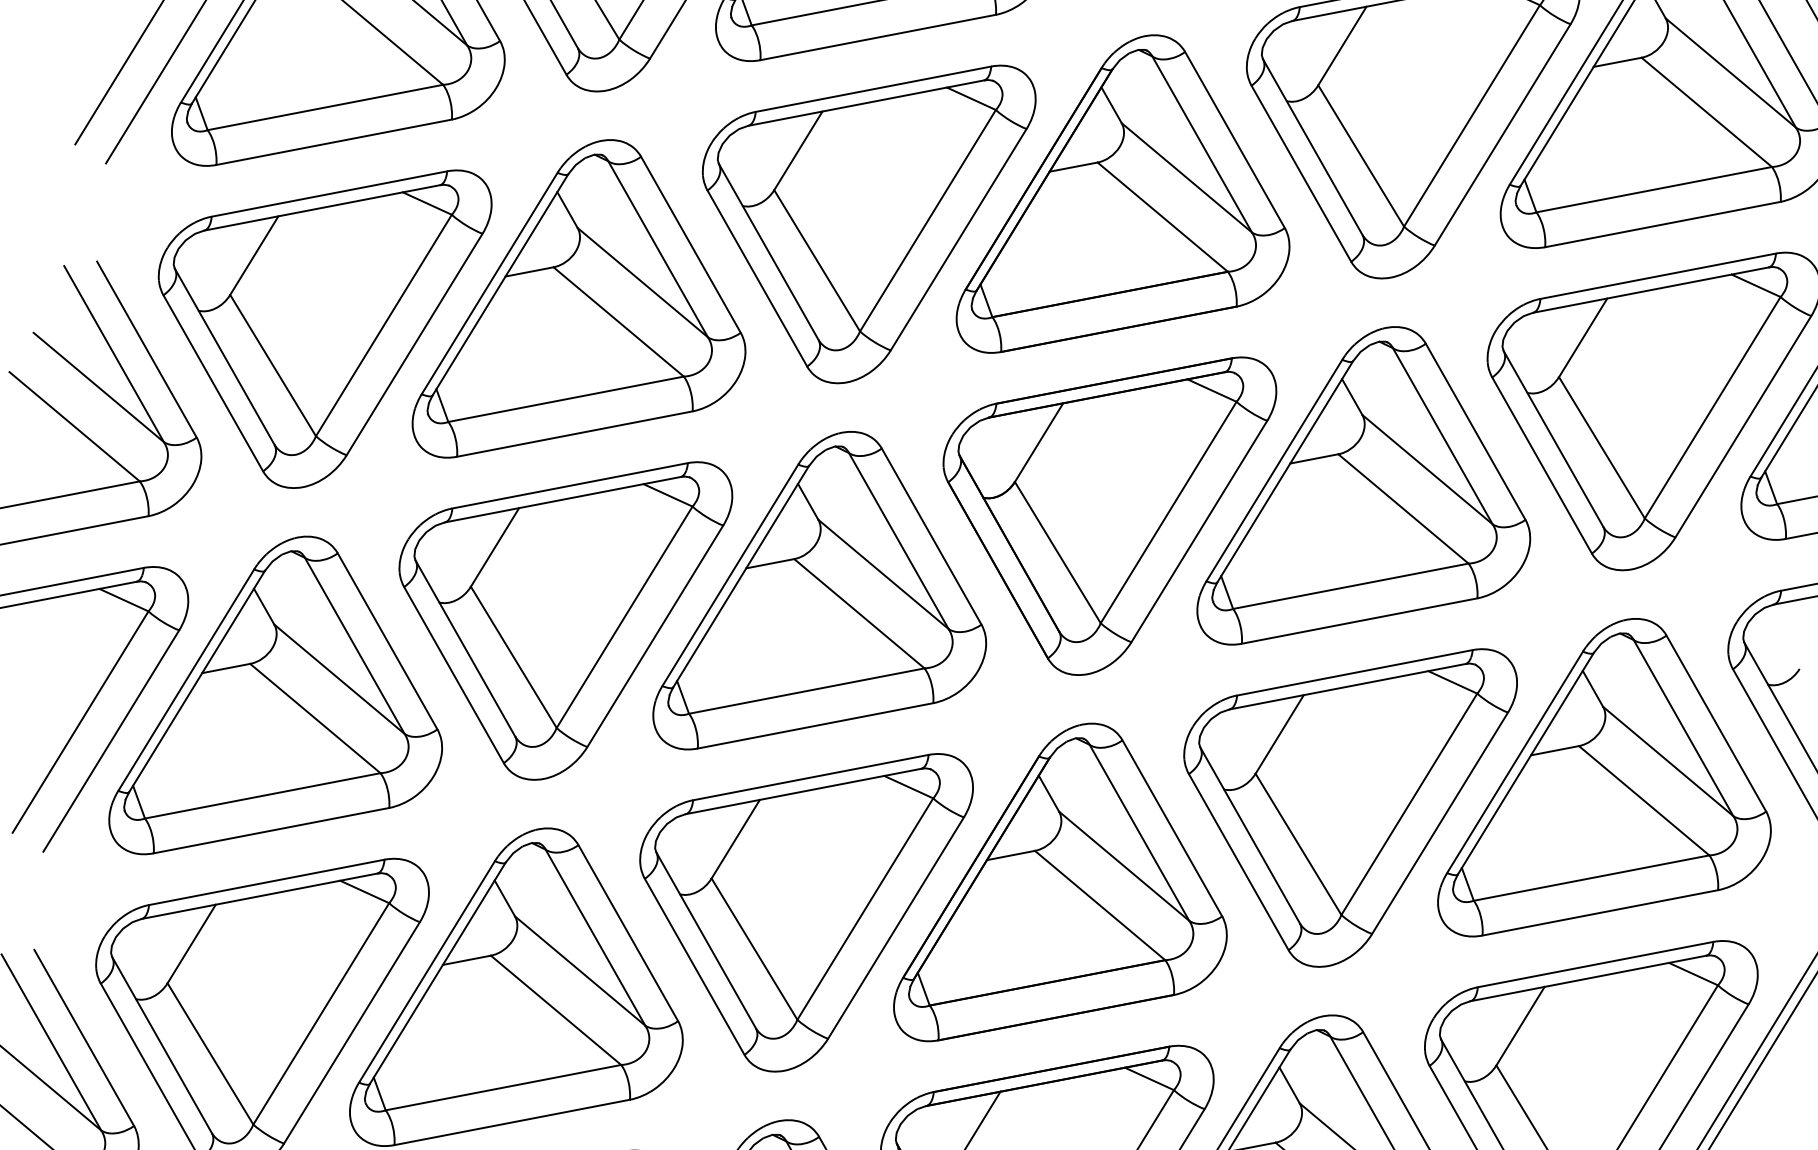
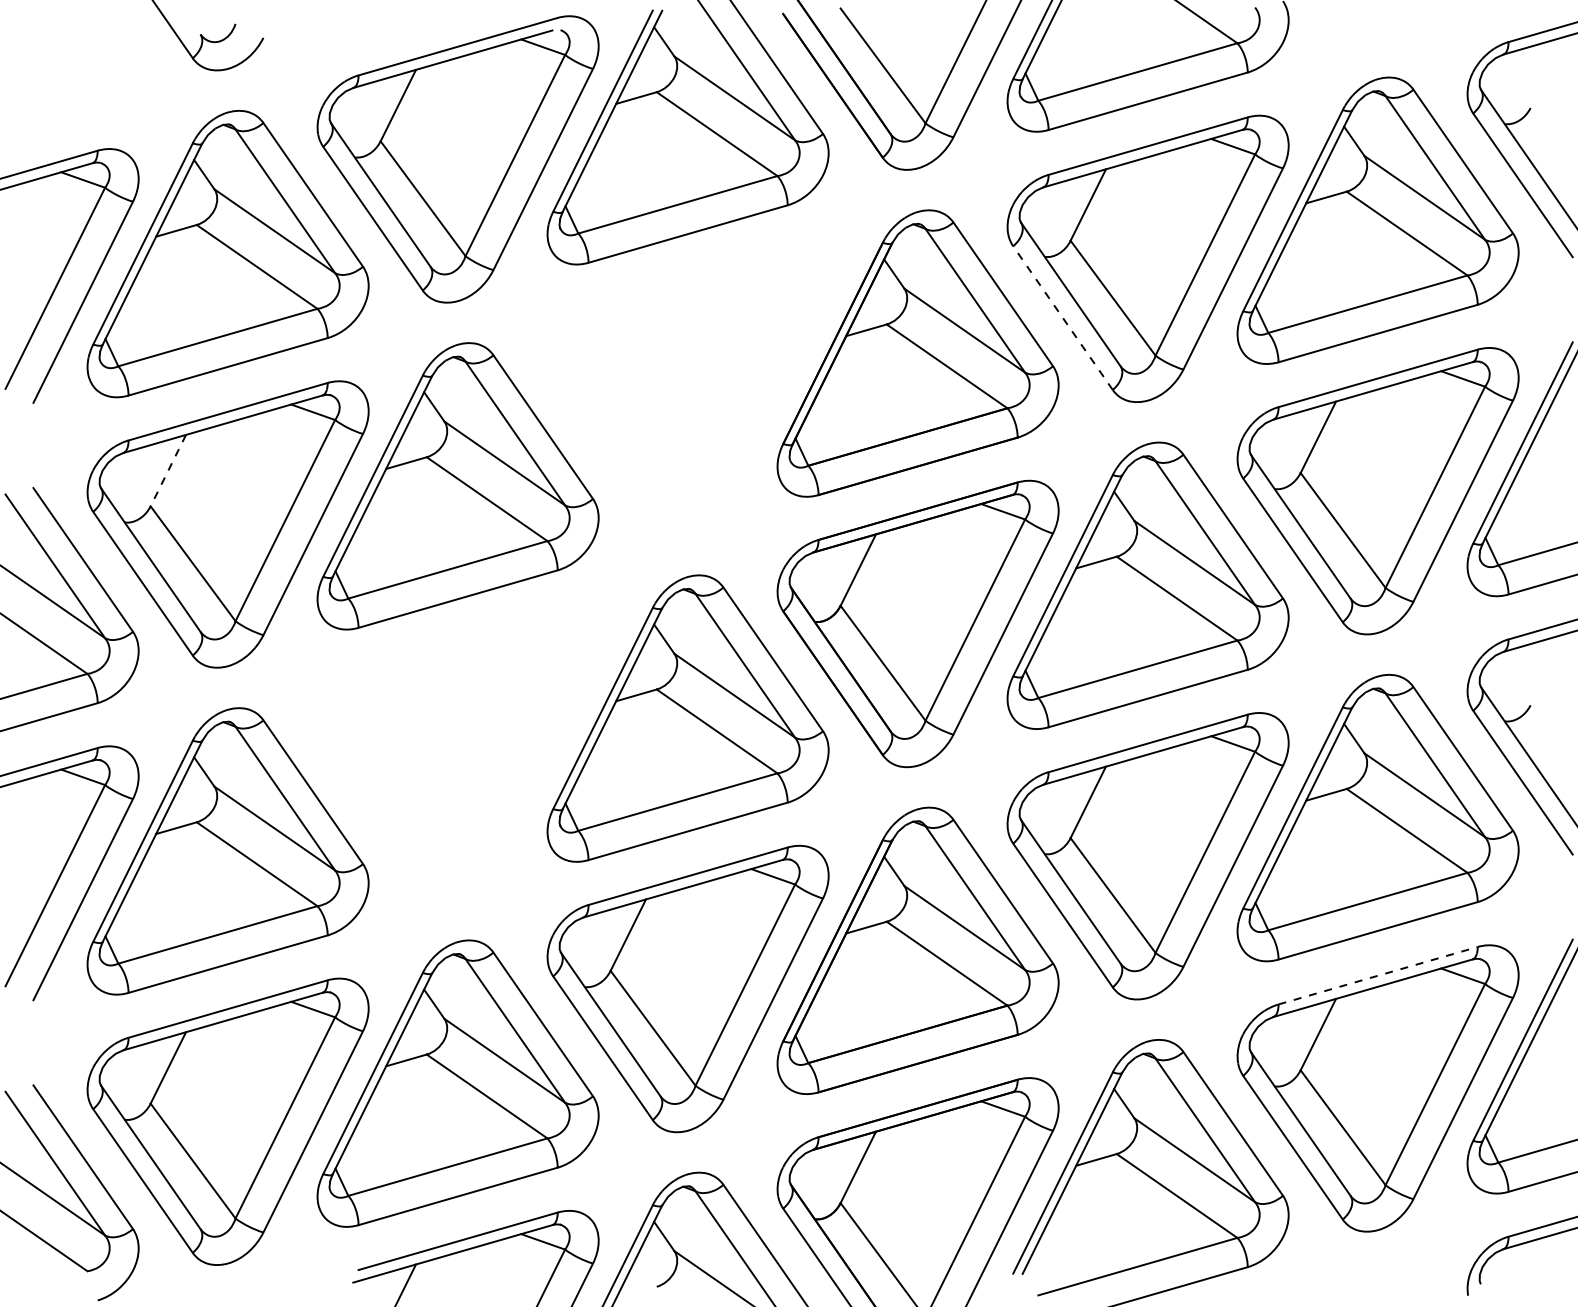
line: (1300, 172) -> (1062, 317), solid -> dashed
part: (860, 218) -> (687, 391), removed
line: (254, 255) -> (168, 470), solid -> dashed
part: (557, 615) -> (457, 756), removed
line: (1596, 964) -> (1378, 975), solid -> dashed

